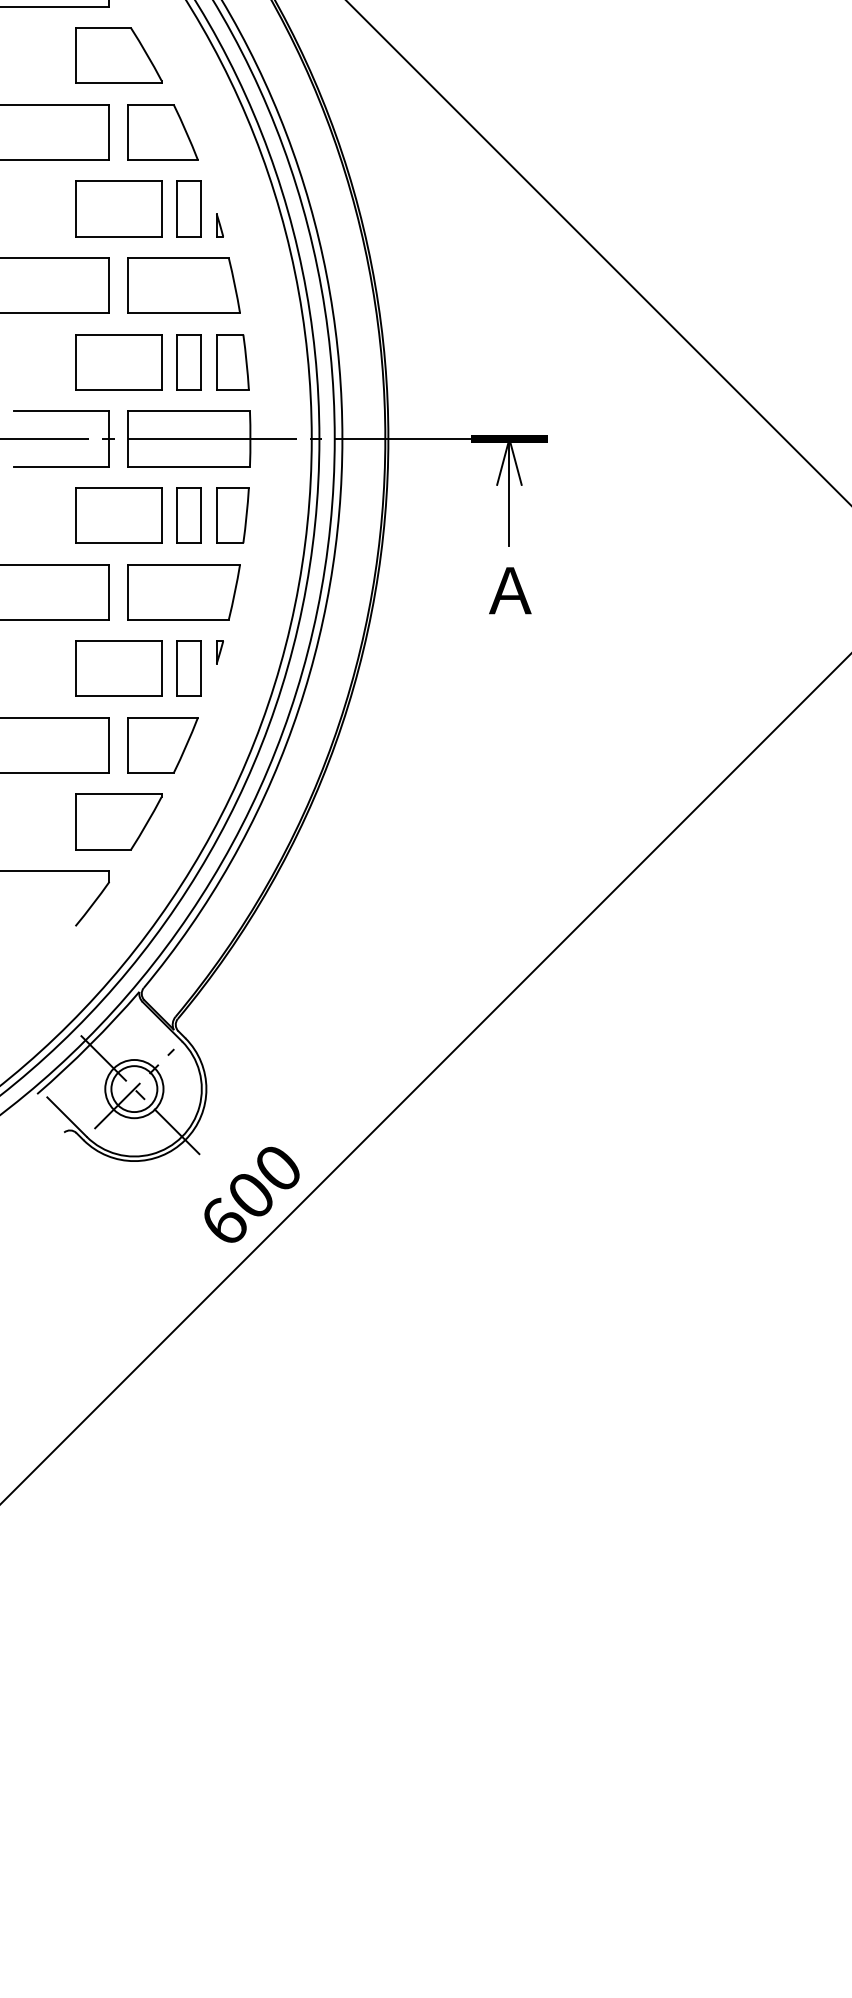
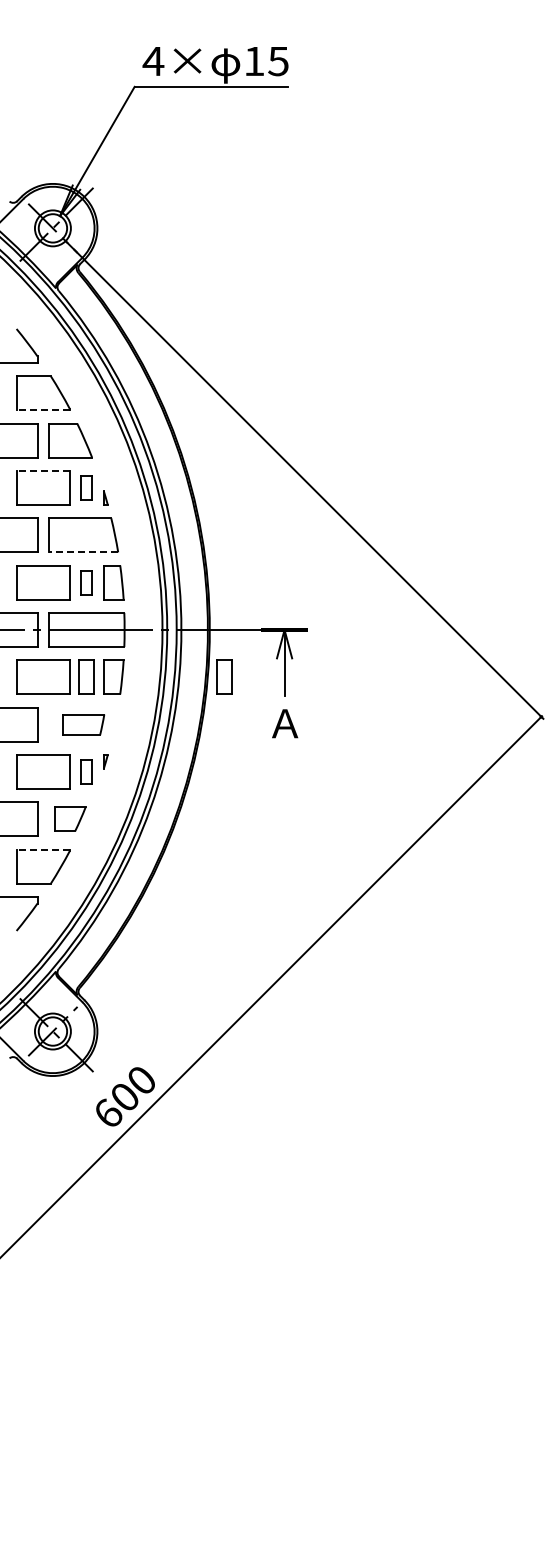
line: (119, 83) -> (43, 410), solid -> dashed
line: (119, 180) -> (43, 470), solid -> dashed
part: (188, 208) -> (86, 487), size x0.7
line: (183, 313) -> (83, 552), solid -> dashed
part: (188, 362) -> (86, 582), size x0.7
part: (412, 514) -> (224, 676), added
part: (183, 591) -> (83, 724), size x0.6
part: (188, 668) -> (86, 771), size x0.7
part: (162, 744) -> (70, 818), size x0.7
line: (119, 794) -> (43, 849), solid -> dashed

